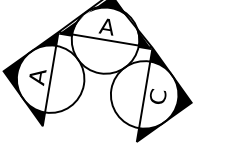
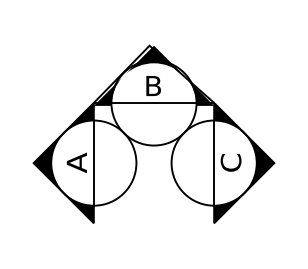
text: (107, 26) -> (153, 85), A -> B

